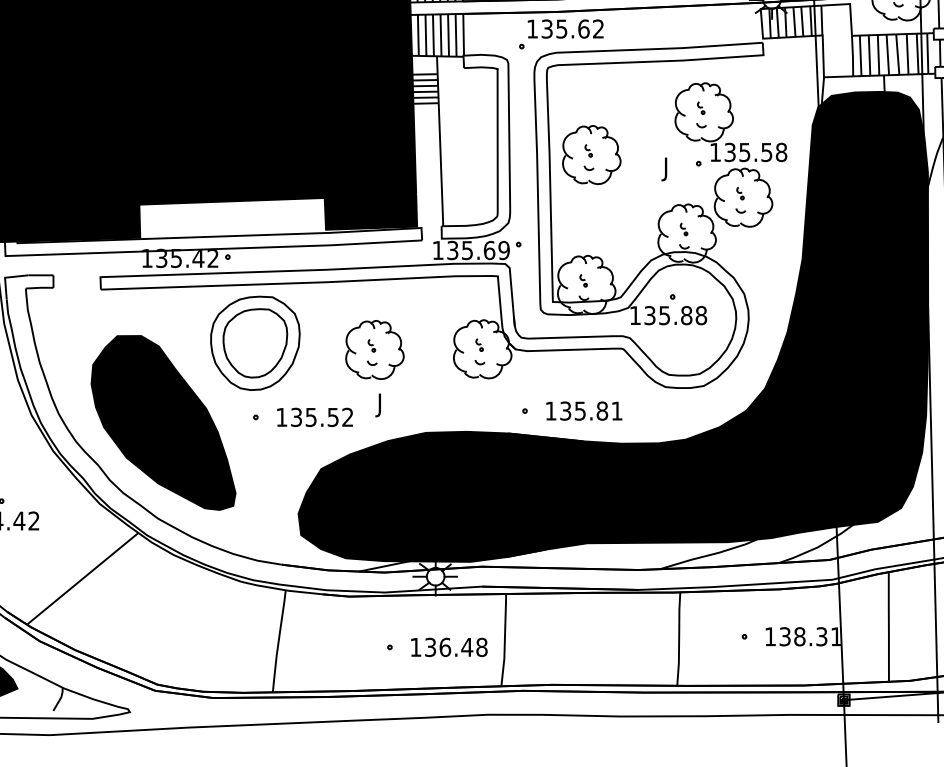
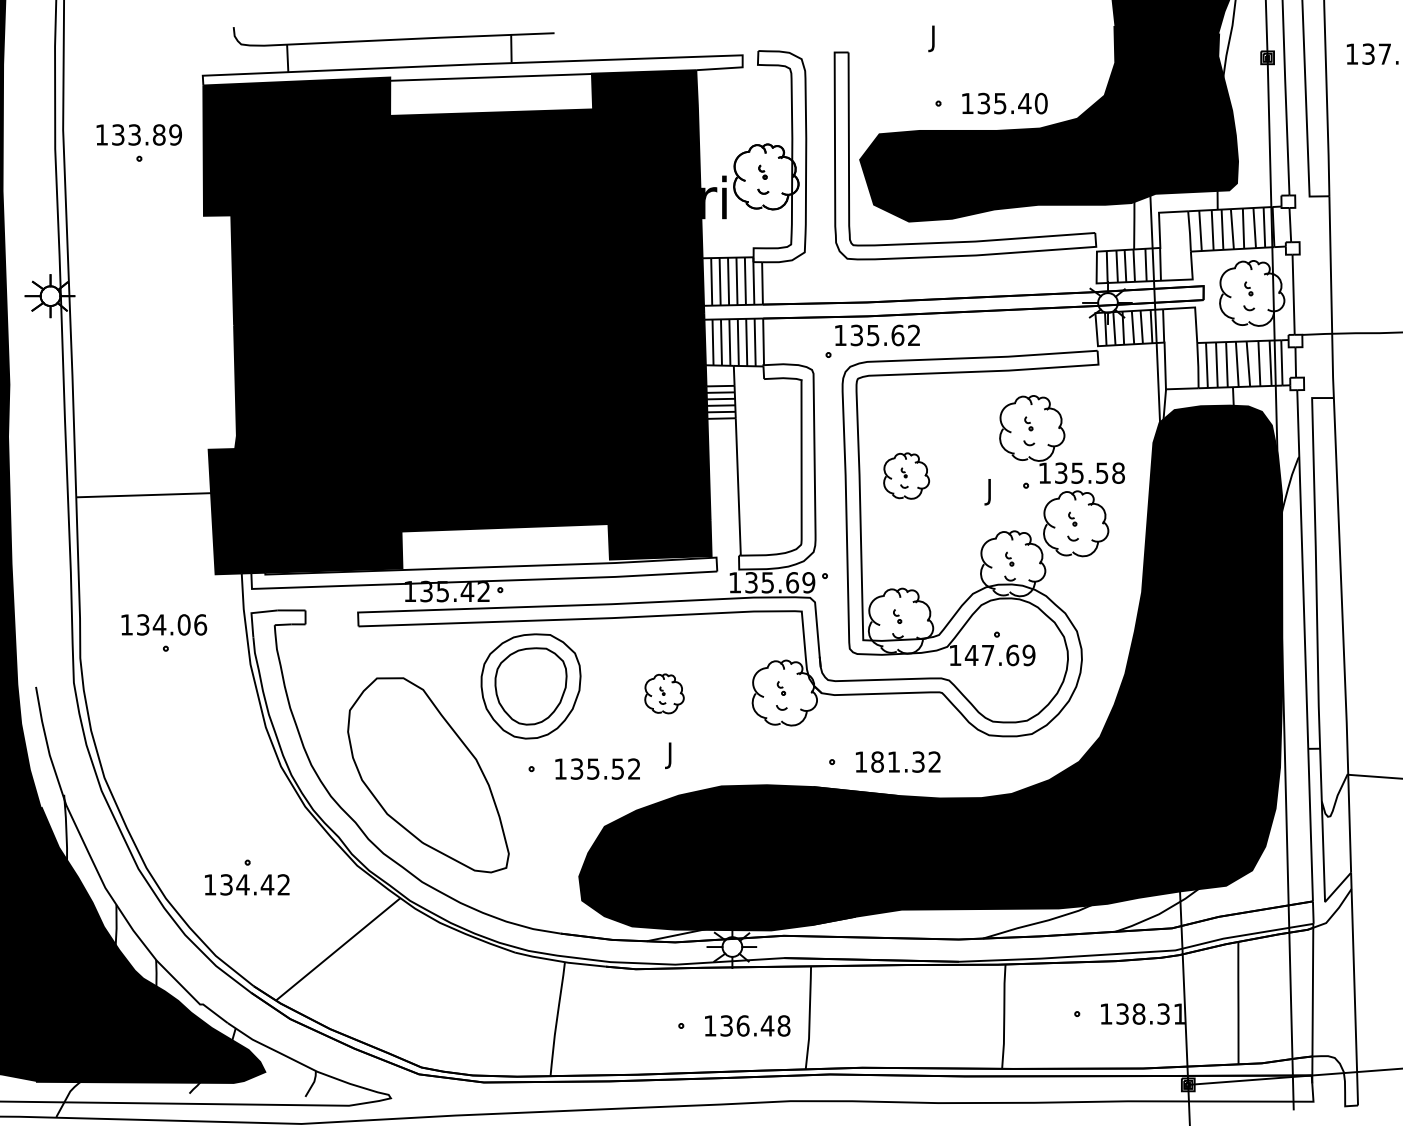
part: (591, 154) -> (906, 475), size x0.7
text: (674, 315) -> (999, 655), 135.88 -> 147.69
part: (374, 349) -> (664, 693), size x0.6
text: (590, 410) -> (905, 761), 135.81 -> 181.32
fill: (163, 423) -> (428, 775), removed

